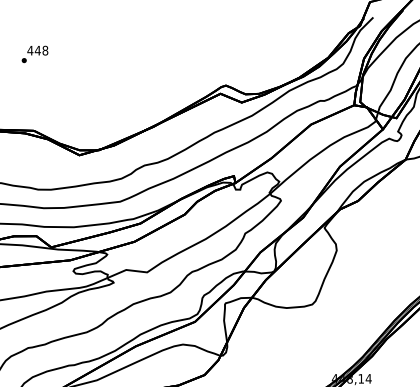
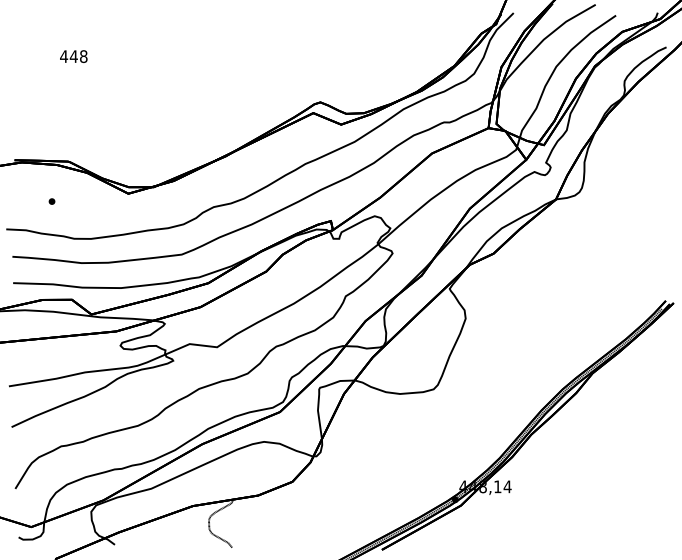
part: (23, 60) -> (51, 201), moved

